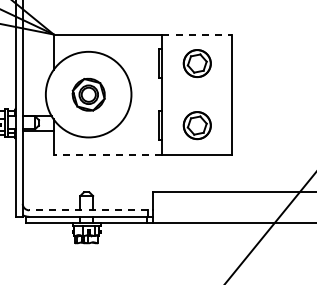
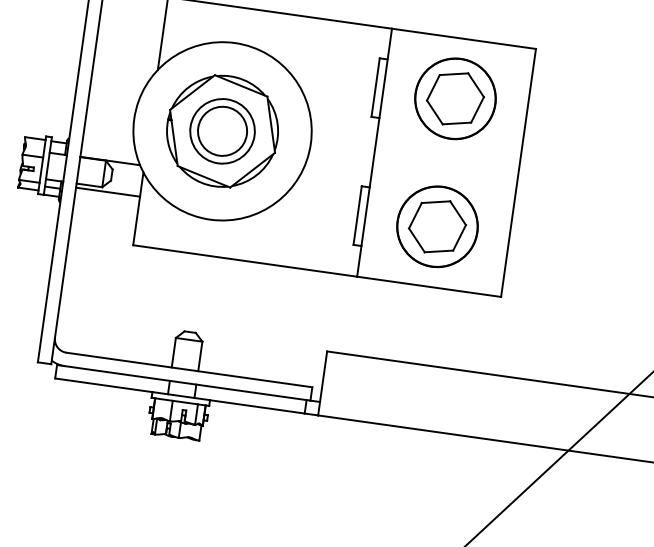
line: (197, 34) -> (464, 38), dashed -> solid
part: (197, 63) -> (456, 98), size x1.43
part: (88, 94) -> (222, 130), size x1.67
part: (197, 125) -> (438, 226), size x1.43
line: (107, 154) -> (244, 260), dashed -> solid
line: (88, 210) -> (188, 370), dashed -> solid

